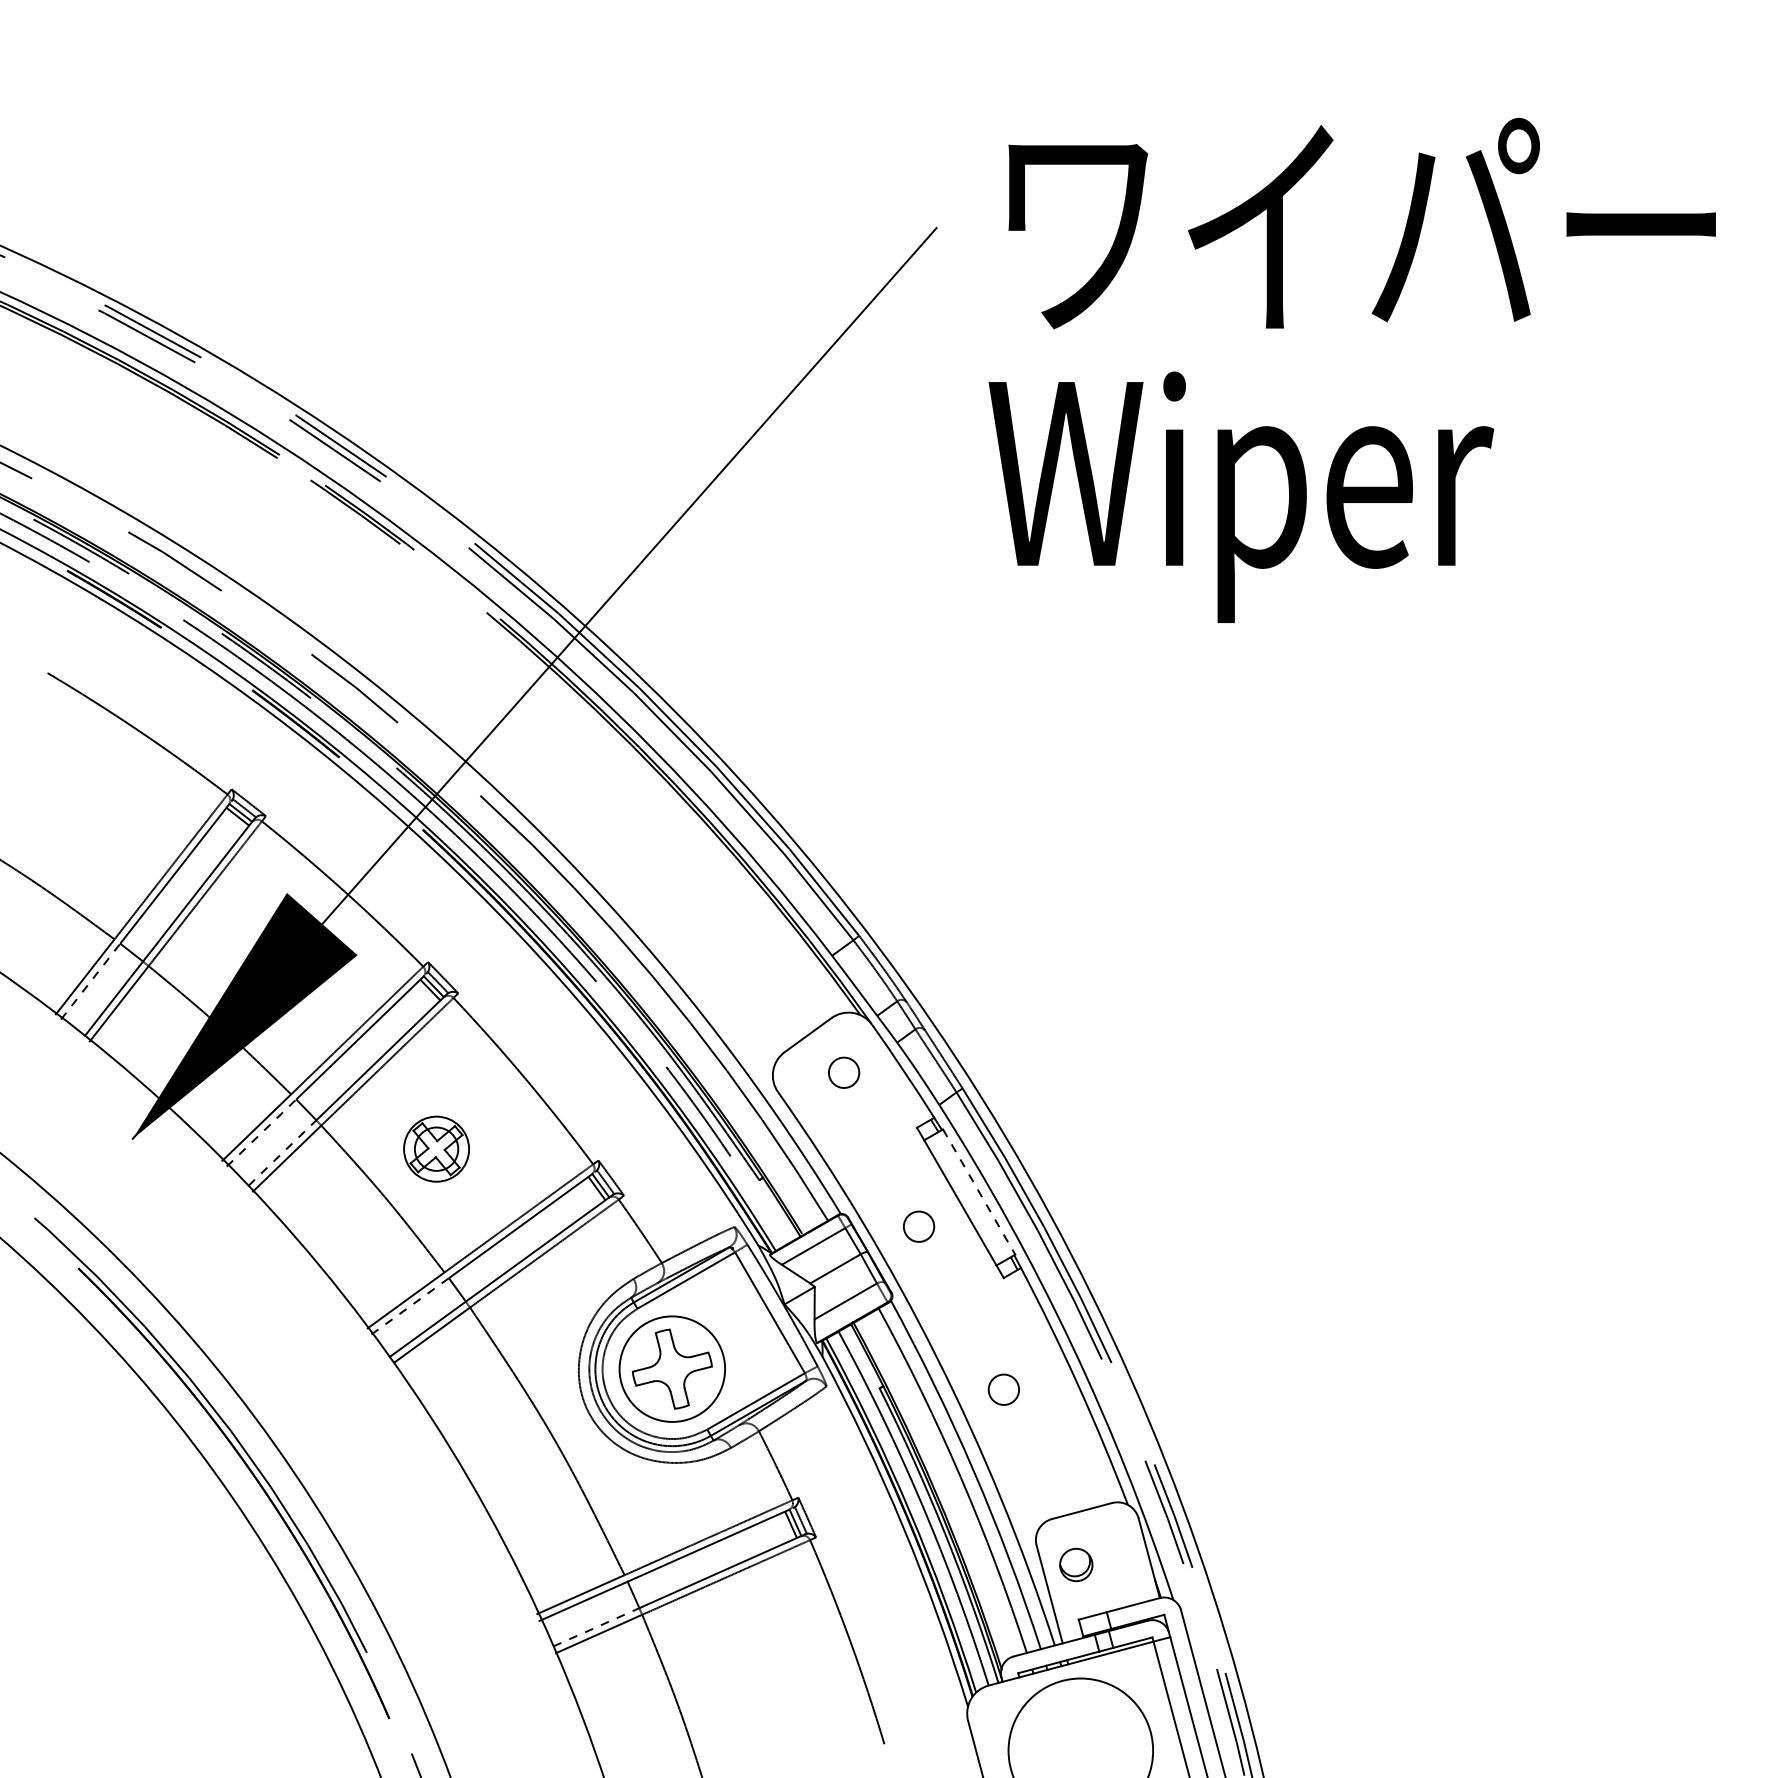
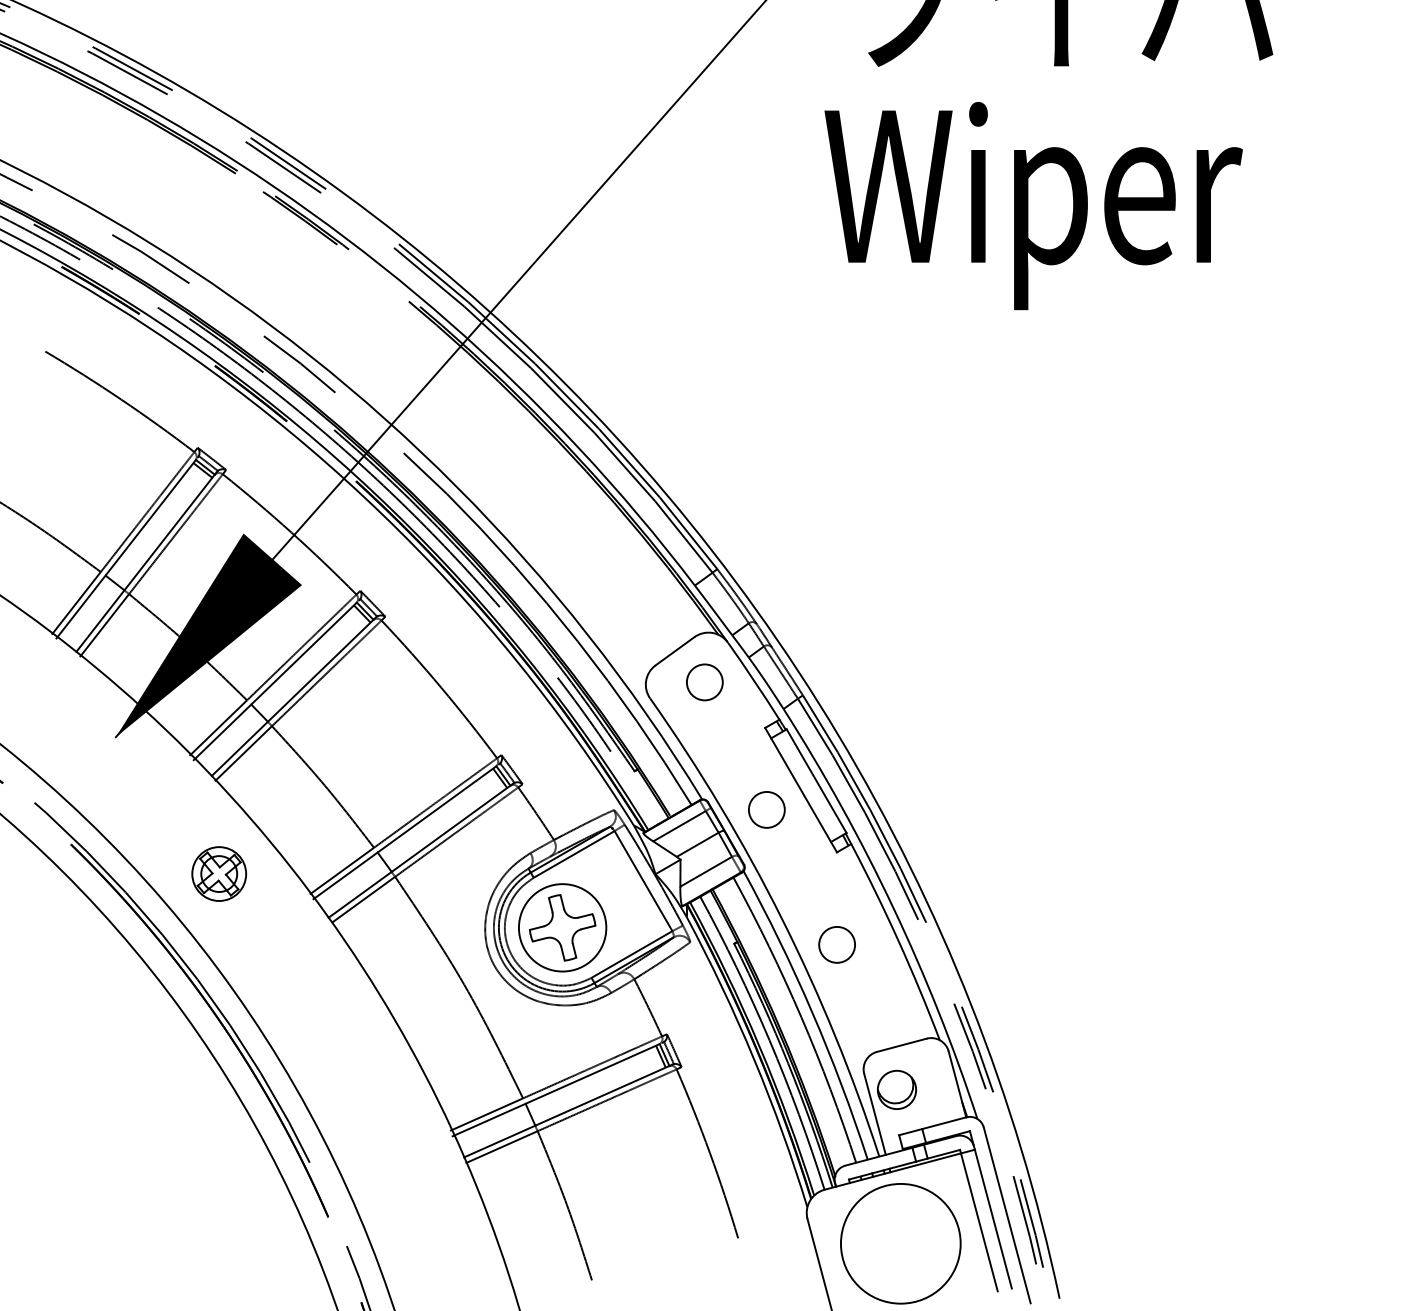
line: (90, 981) -> (80, 606), dashed -> solid
circle: (843, 1072) -> (704, 682), size x1.43
line: (261, 1132) -> (222, 731), dashed -> solid
part: (436, 1148) -> (219, 873), moved
line: (282, 1152) -> (239, 748), dashed -> solid
line: (979, 1192) -> (816, 781), dashed -> solid
circle: (918, 1226) -> (766, 809), size x1.43
line: (410, 1306) -> (345, 875), dashed -> solid
circle: (1003, 1389) -> (836, 944), size x1.43
part: (1076, 1564) -> (897, 1089), size x1.43
line: (596, 1627) -> (499, 1141), dashed -> solid

